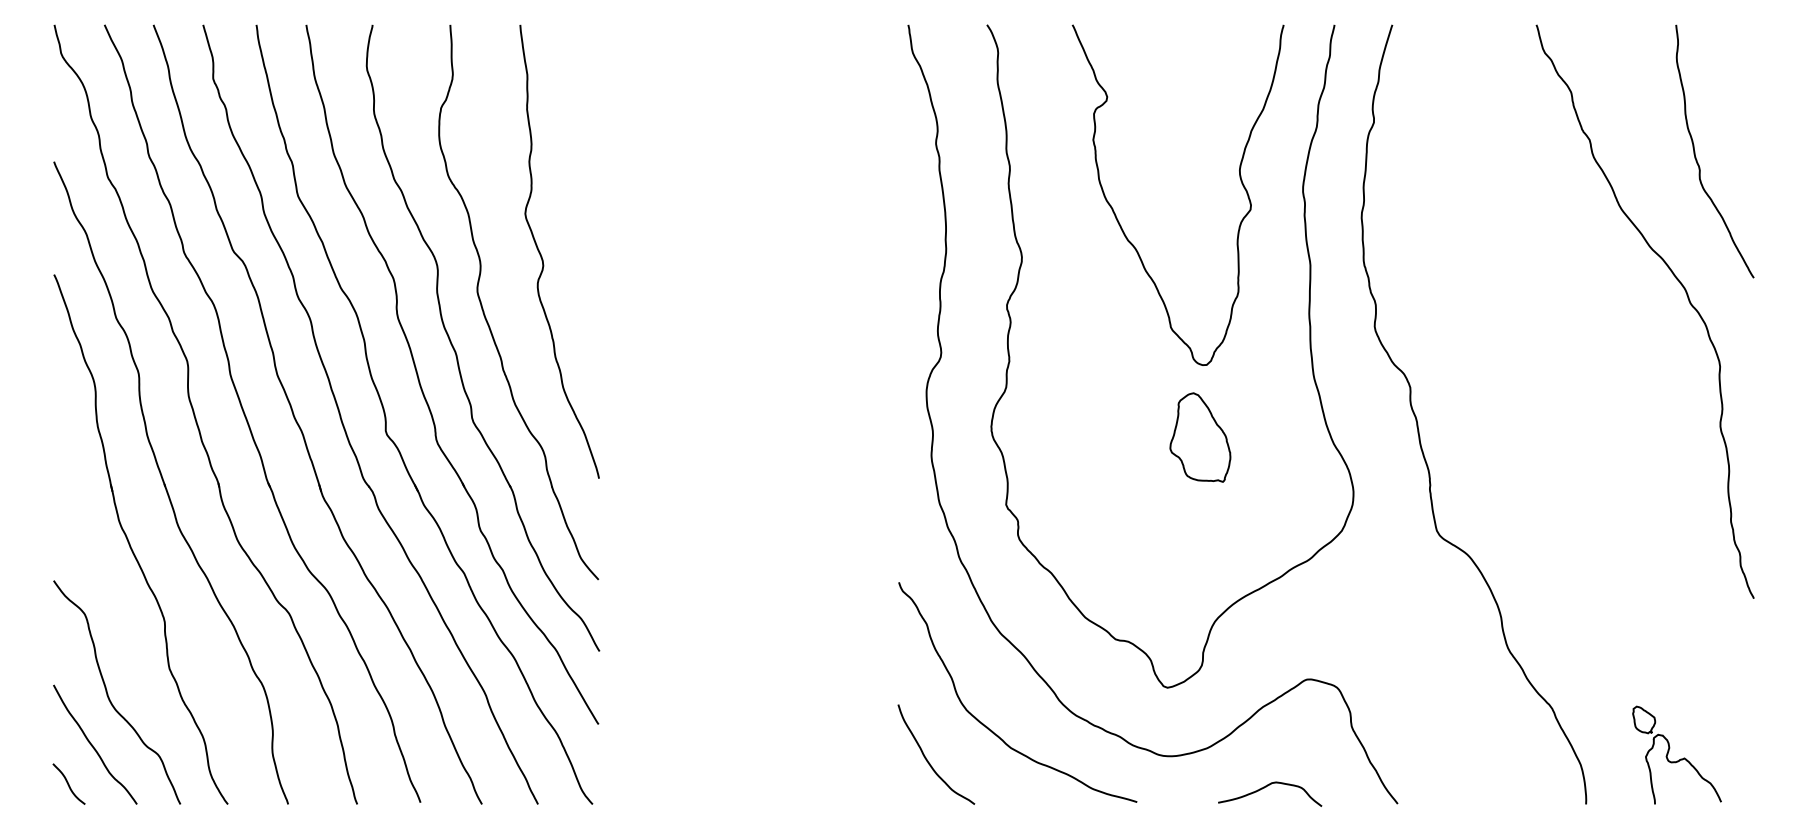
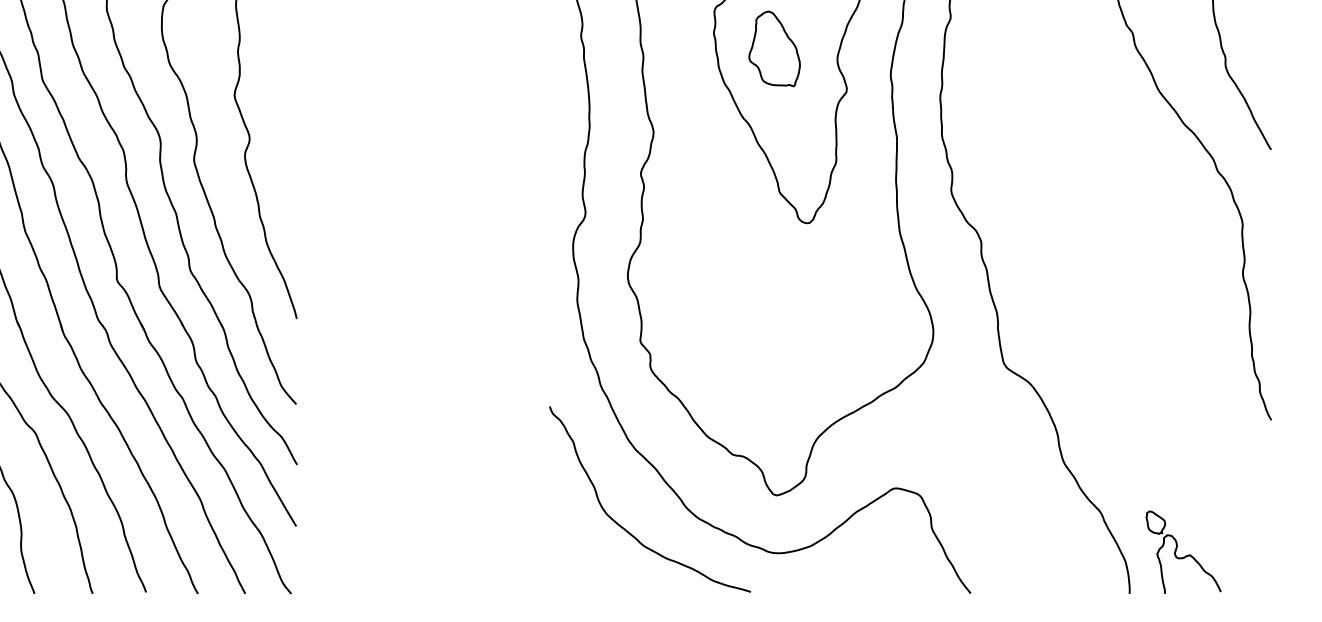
part: (1200, 437) -> (774, 48), moved
part: (1676, 754) -> (1183, 551), moved
curve: (928, 760) -> (574, 556), removed
curve: (1266, 787) -> (859, 579), removed

